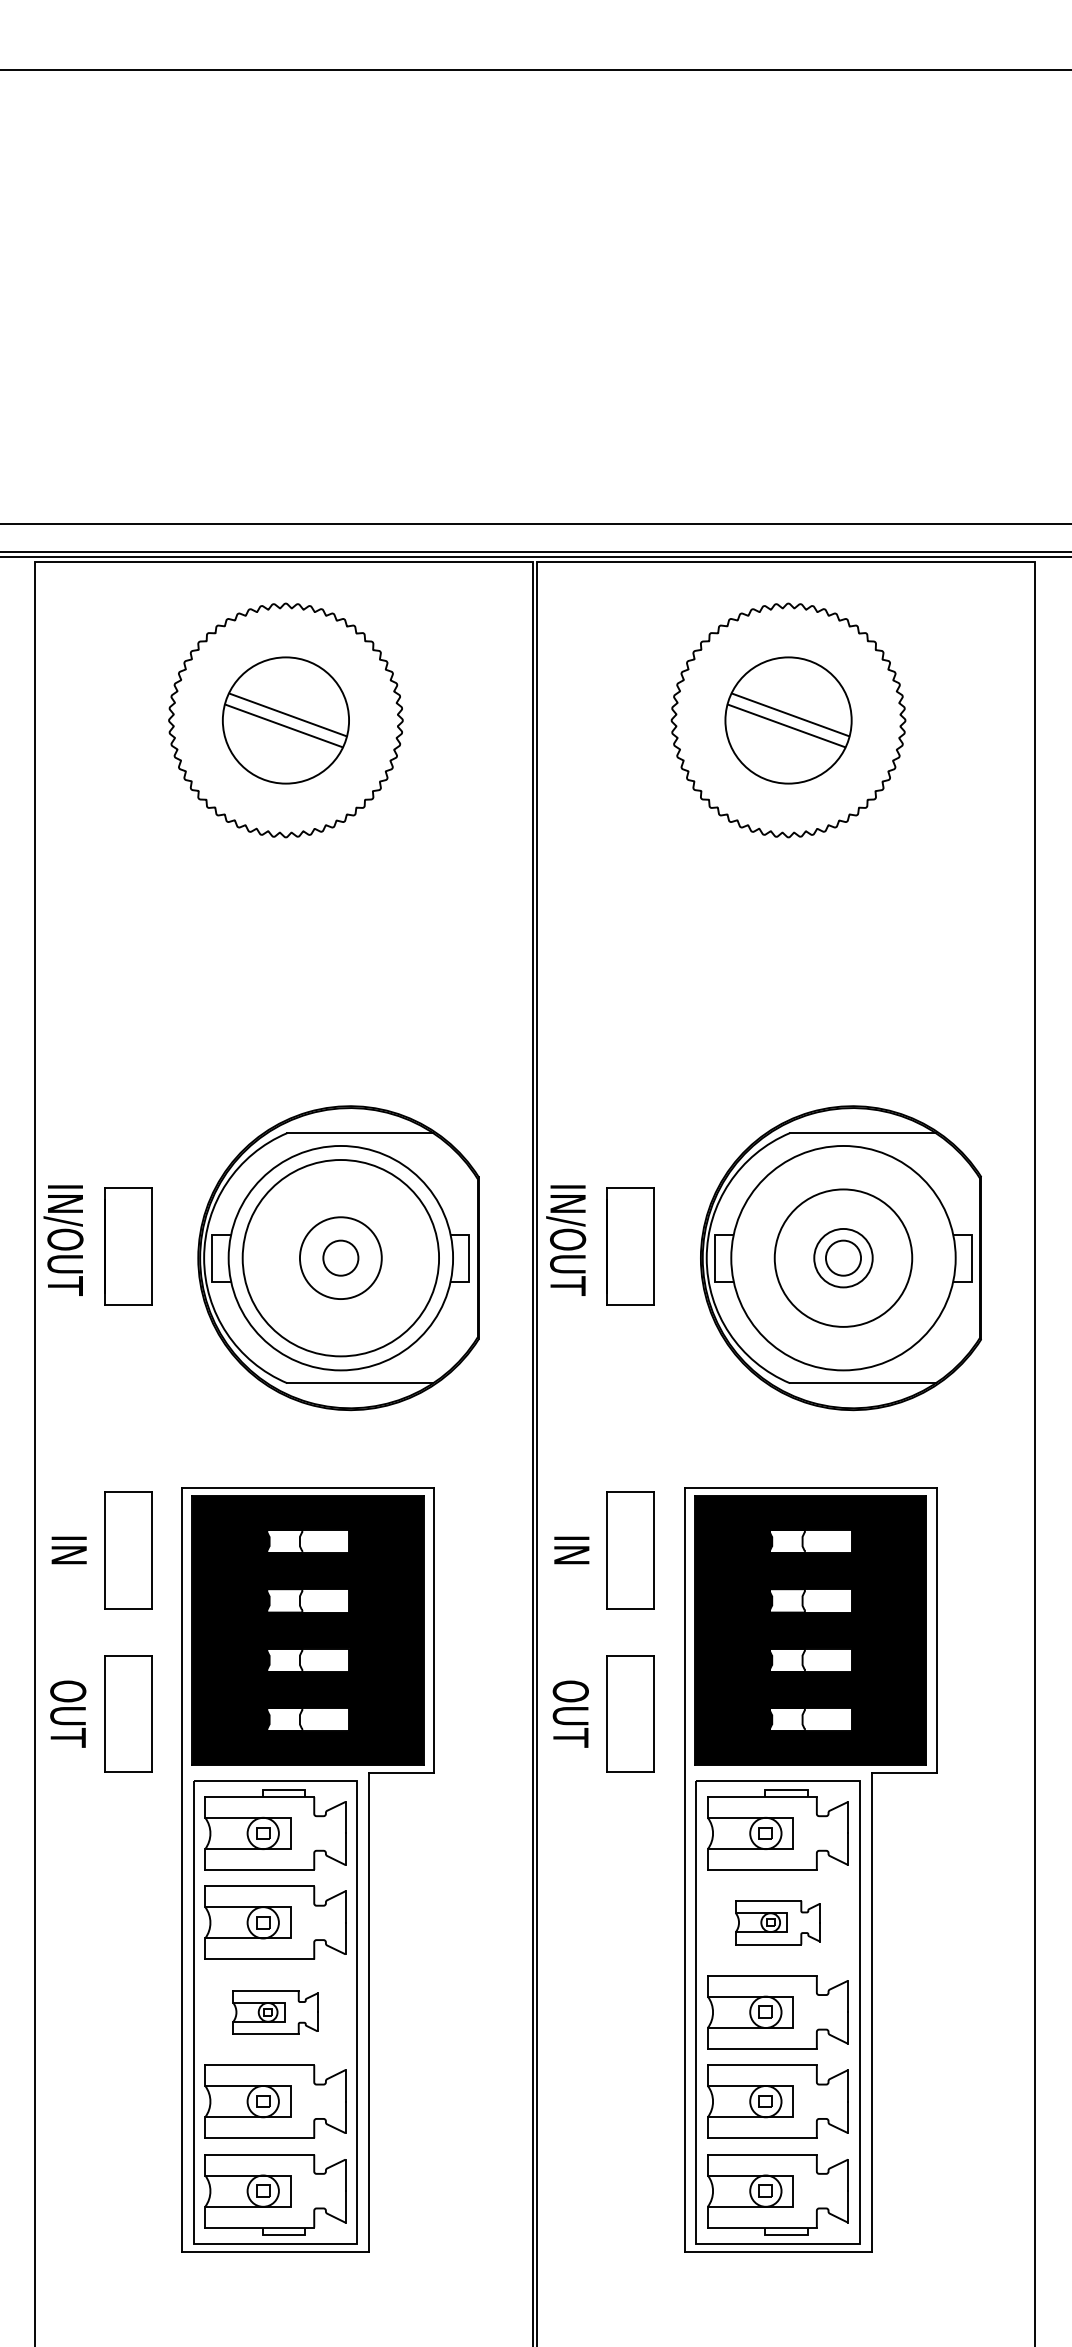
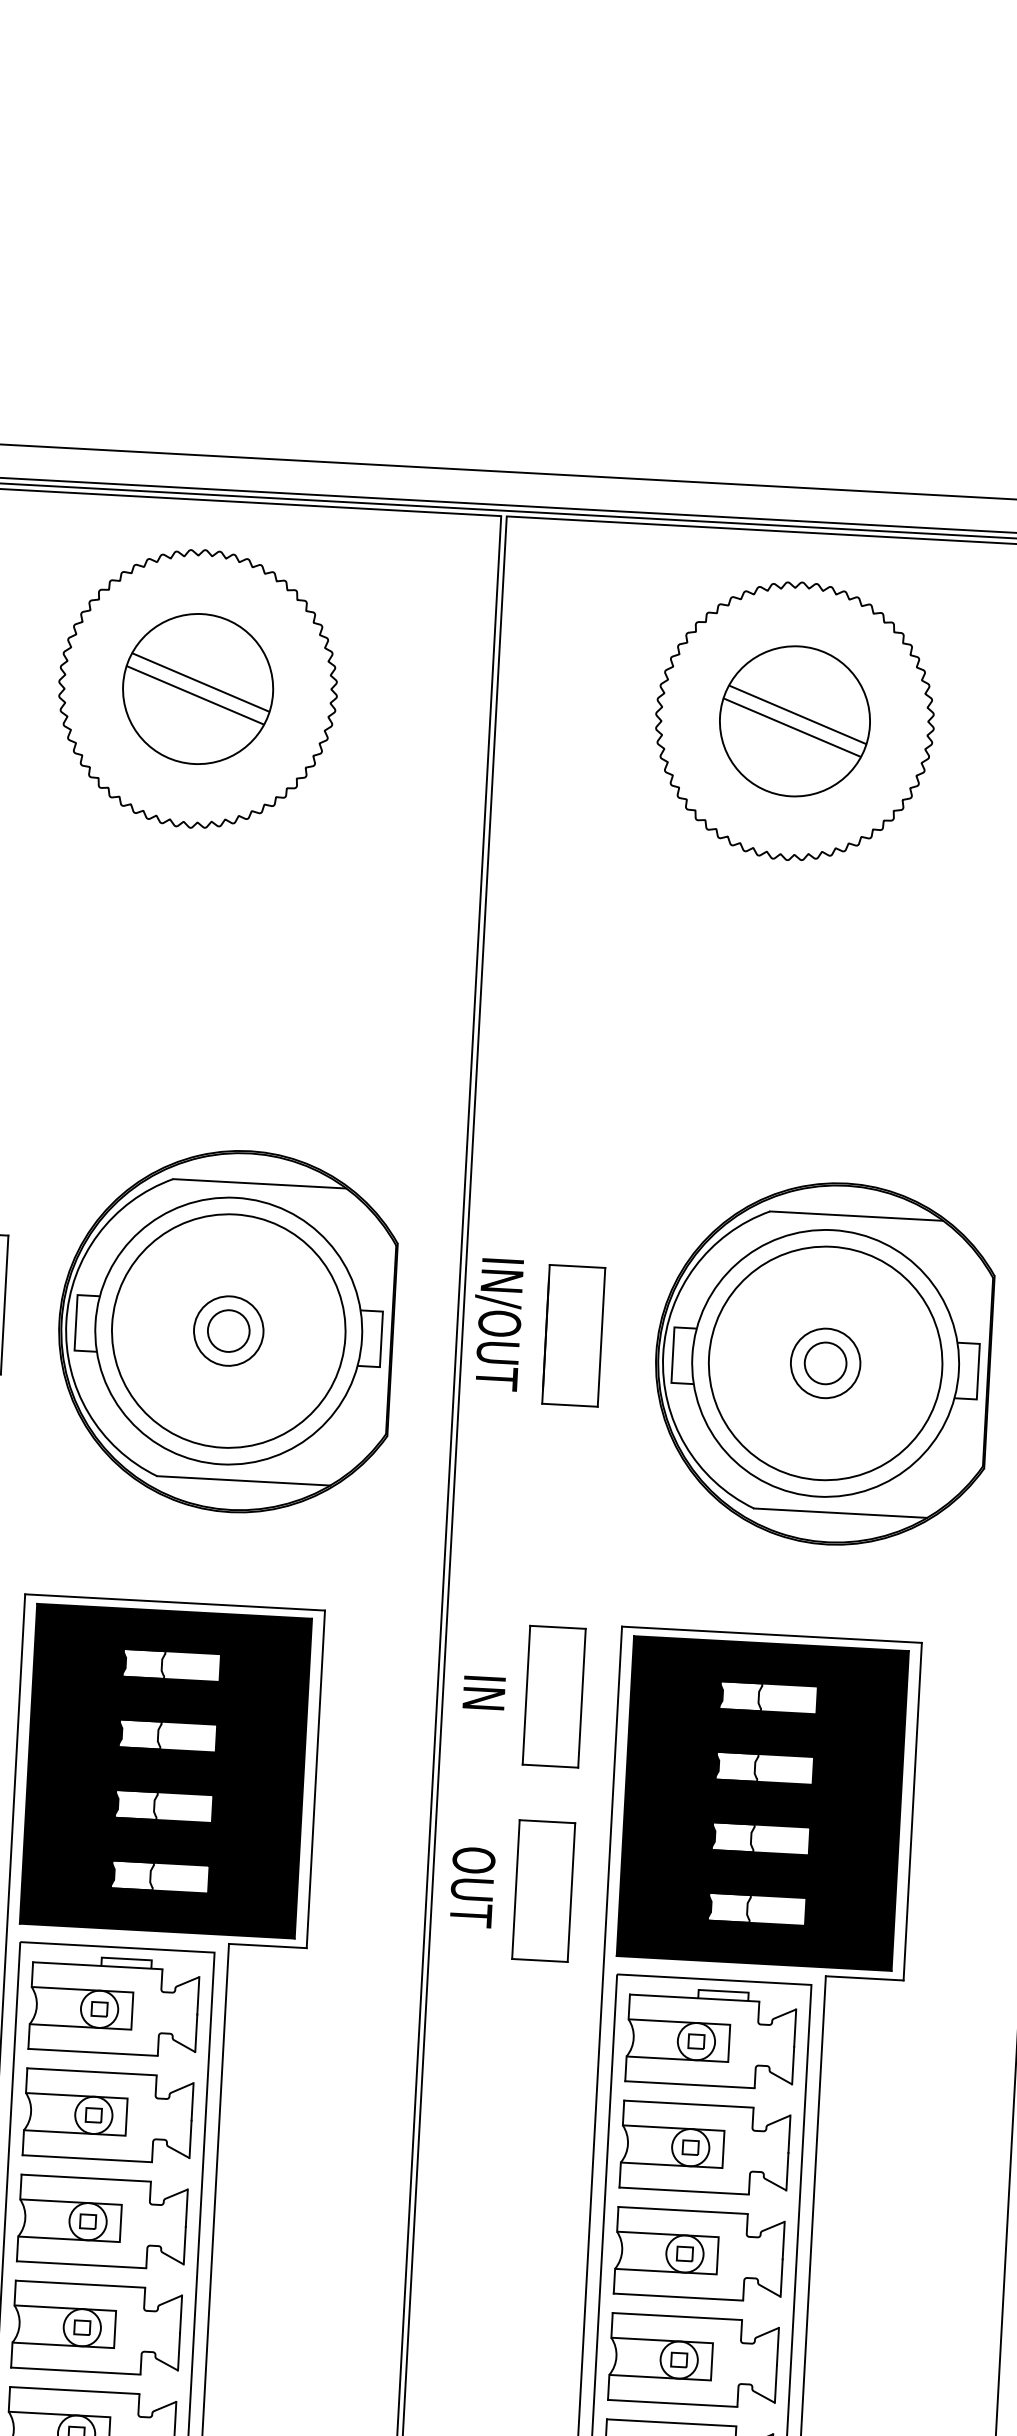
circle: (340, 1257) -> (228, 1330), size x0.71
circle: (843, 1258) -> (825, 1363), size x1.43
part: (777, 1922) -> (704, 2148), size x1.67
part: (275, 2012) -> (102, 2222), size x1.67

